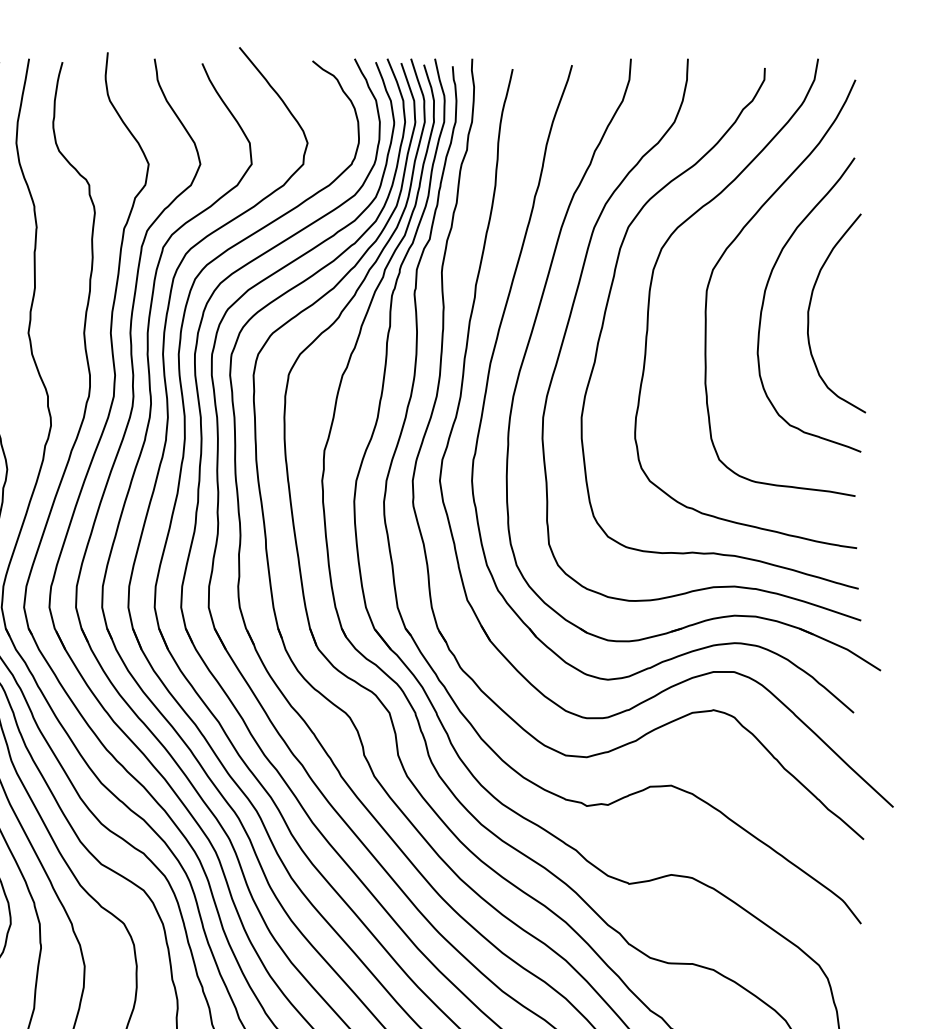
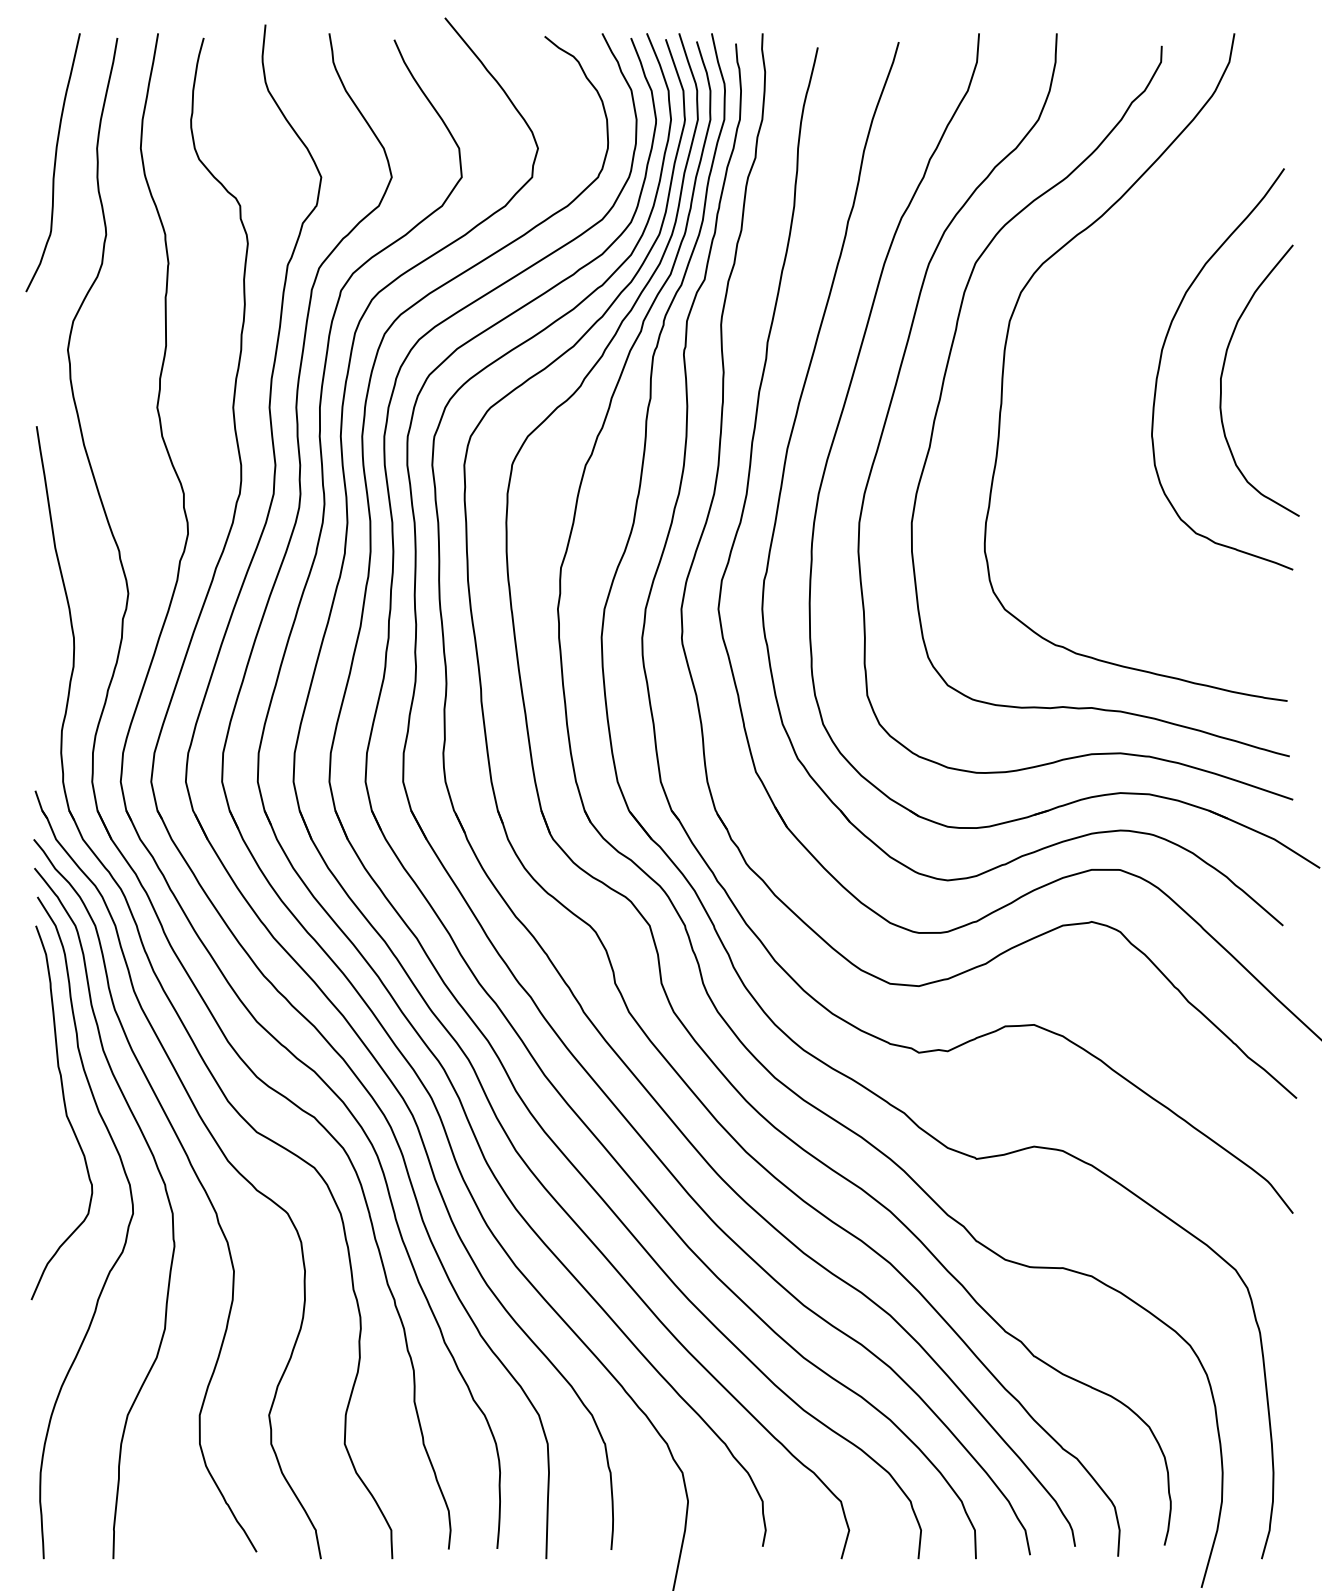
curve: (731, 244) -> (1116, 286), removed

